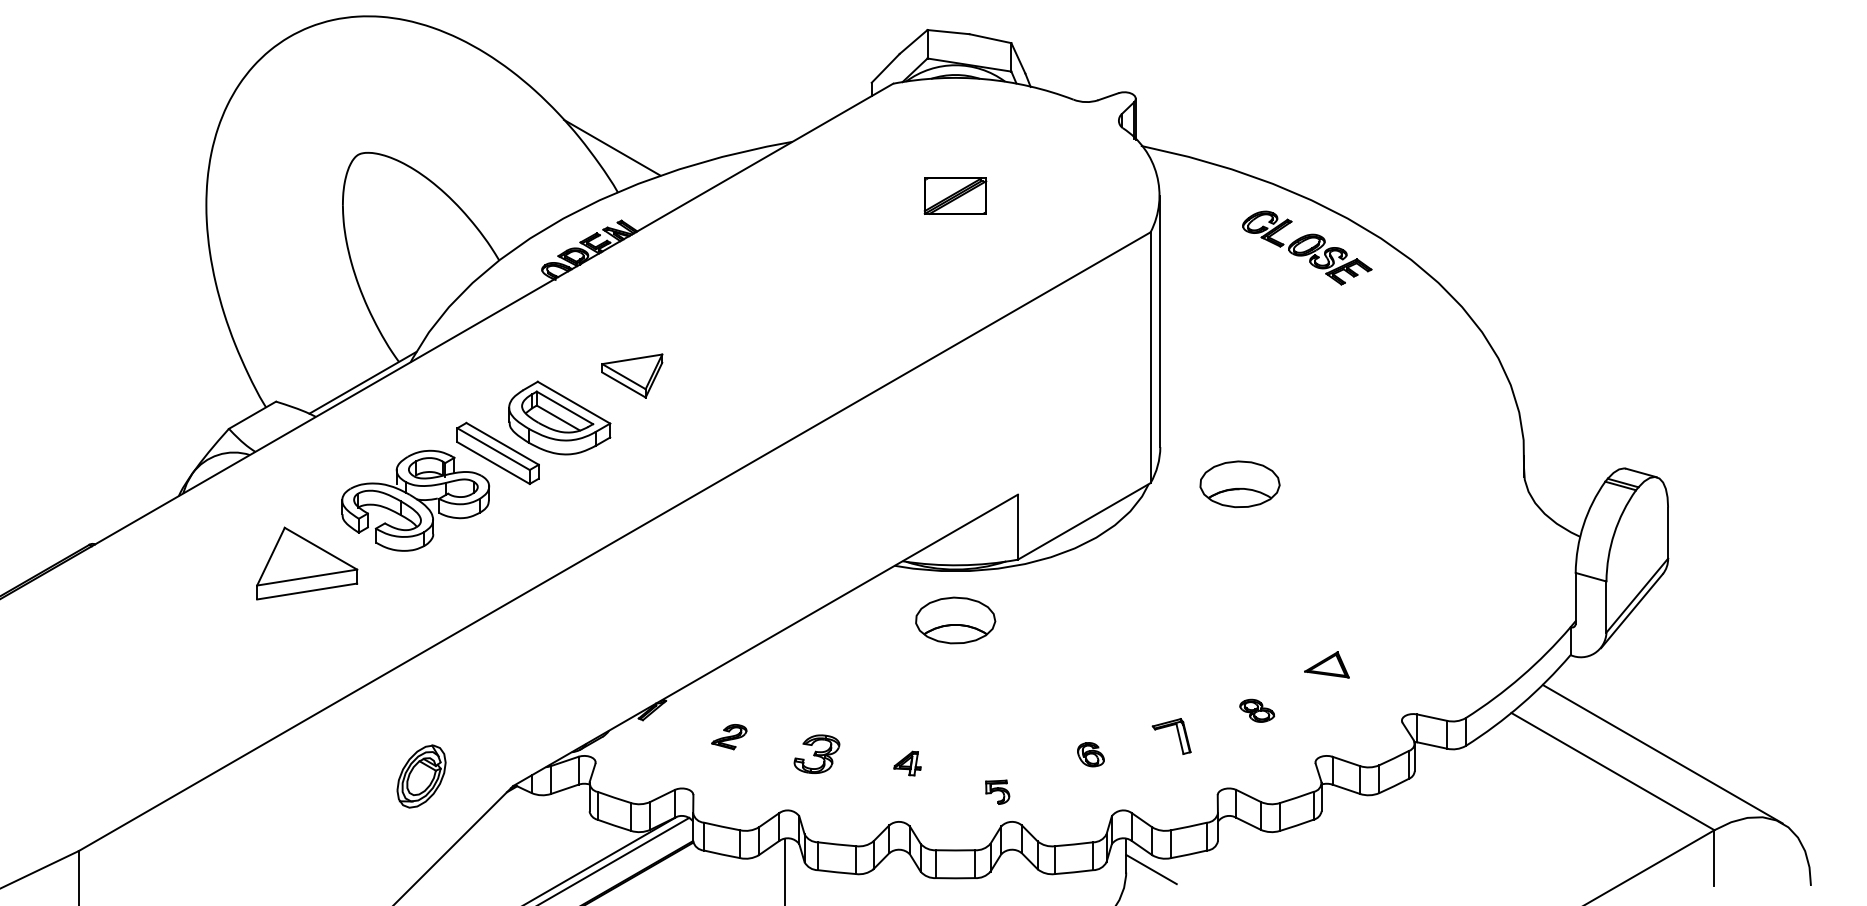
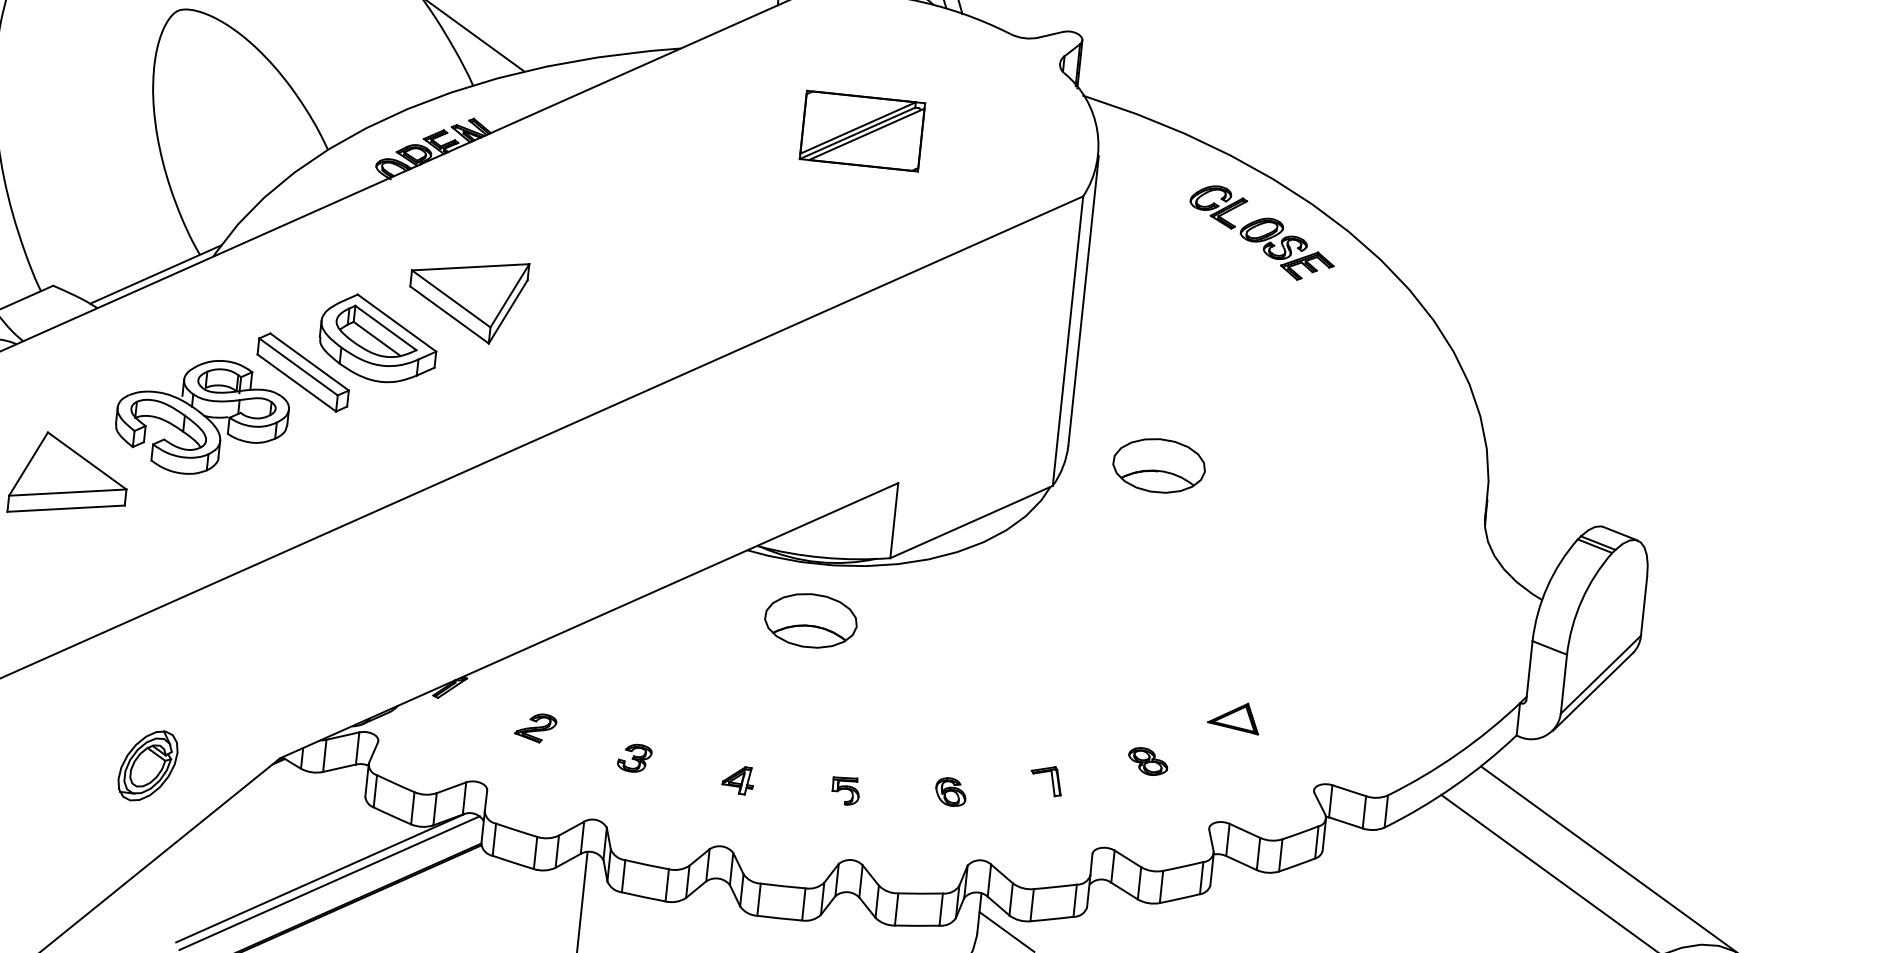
part: (955, 195) -> (862, 130), size x1.67
part: (632, 375) -> (467, 298), size x1.67
part: (1239, 484) -> (1158, 465), moved
part: (1171, 735) -> (1046, 779), size x0.71
part: (816, 753) -> (634, 757), size x0.62
part: (421, 776) -> (147, 765), moved
part: (997, 791) -> (845, 790), moved

